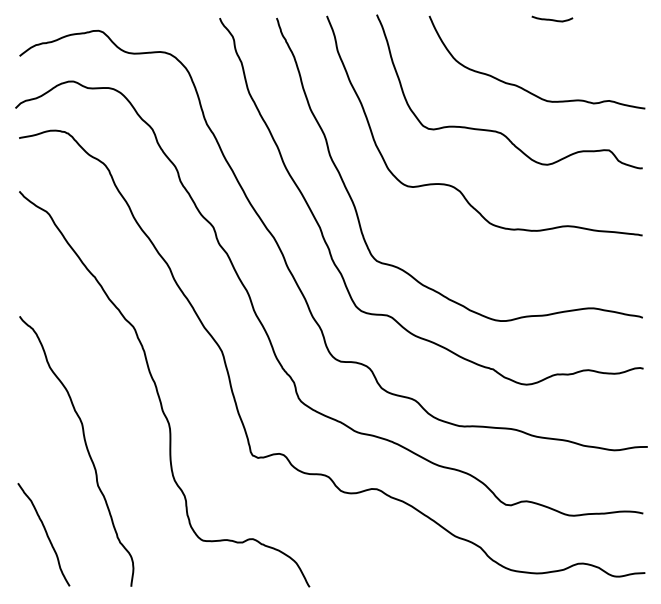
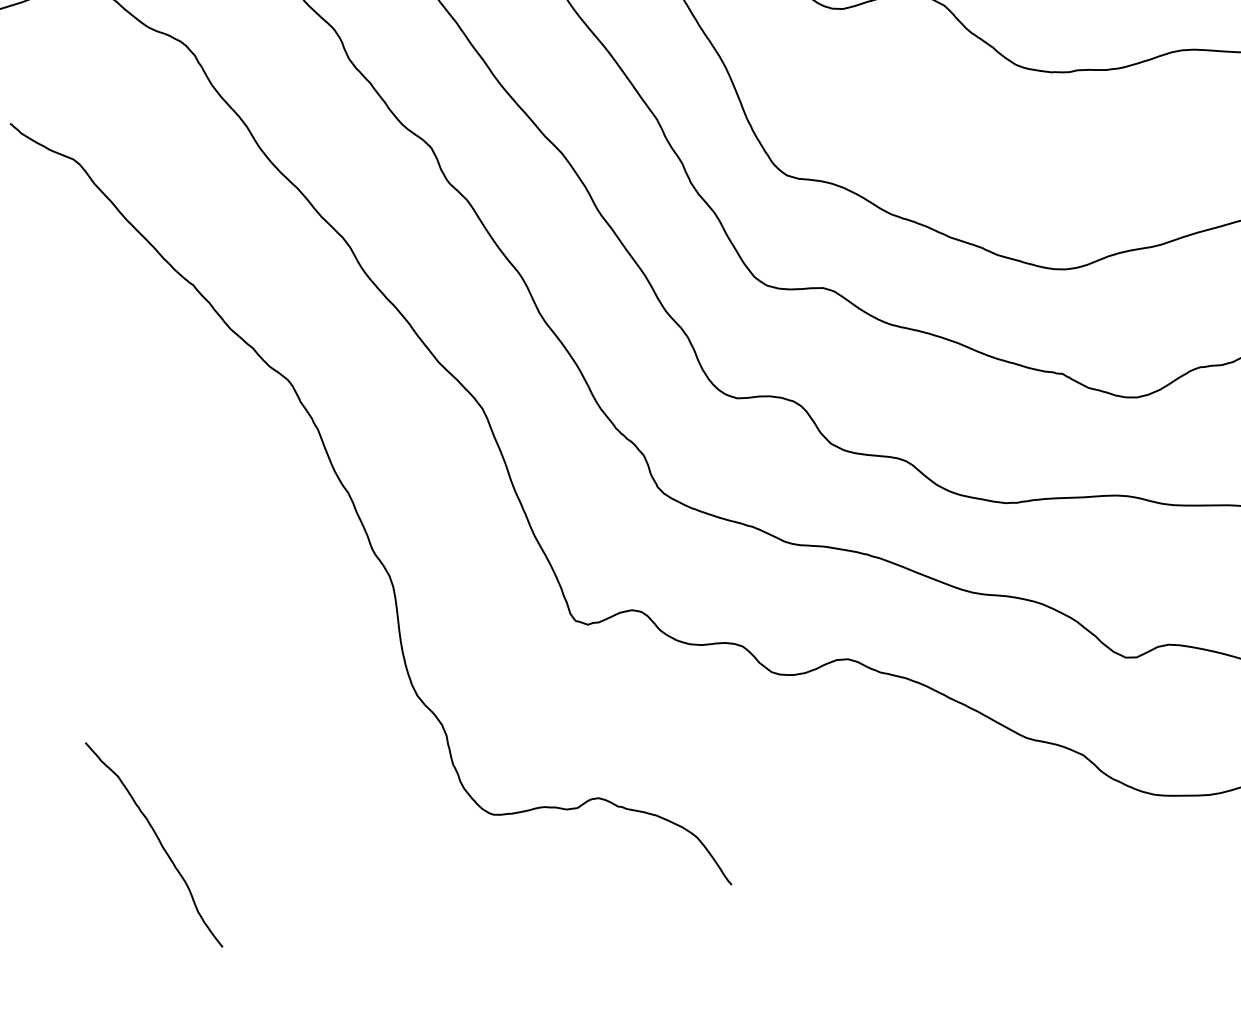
curve: (86, 449) -> (221, 652), removed

